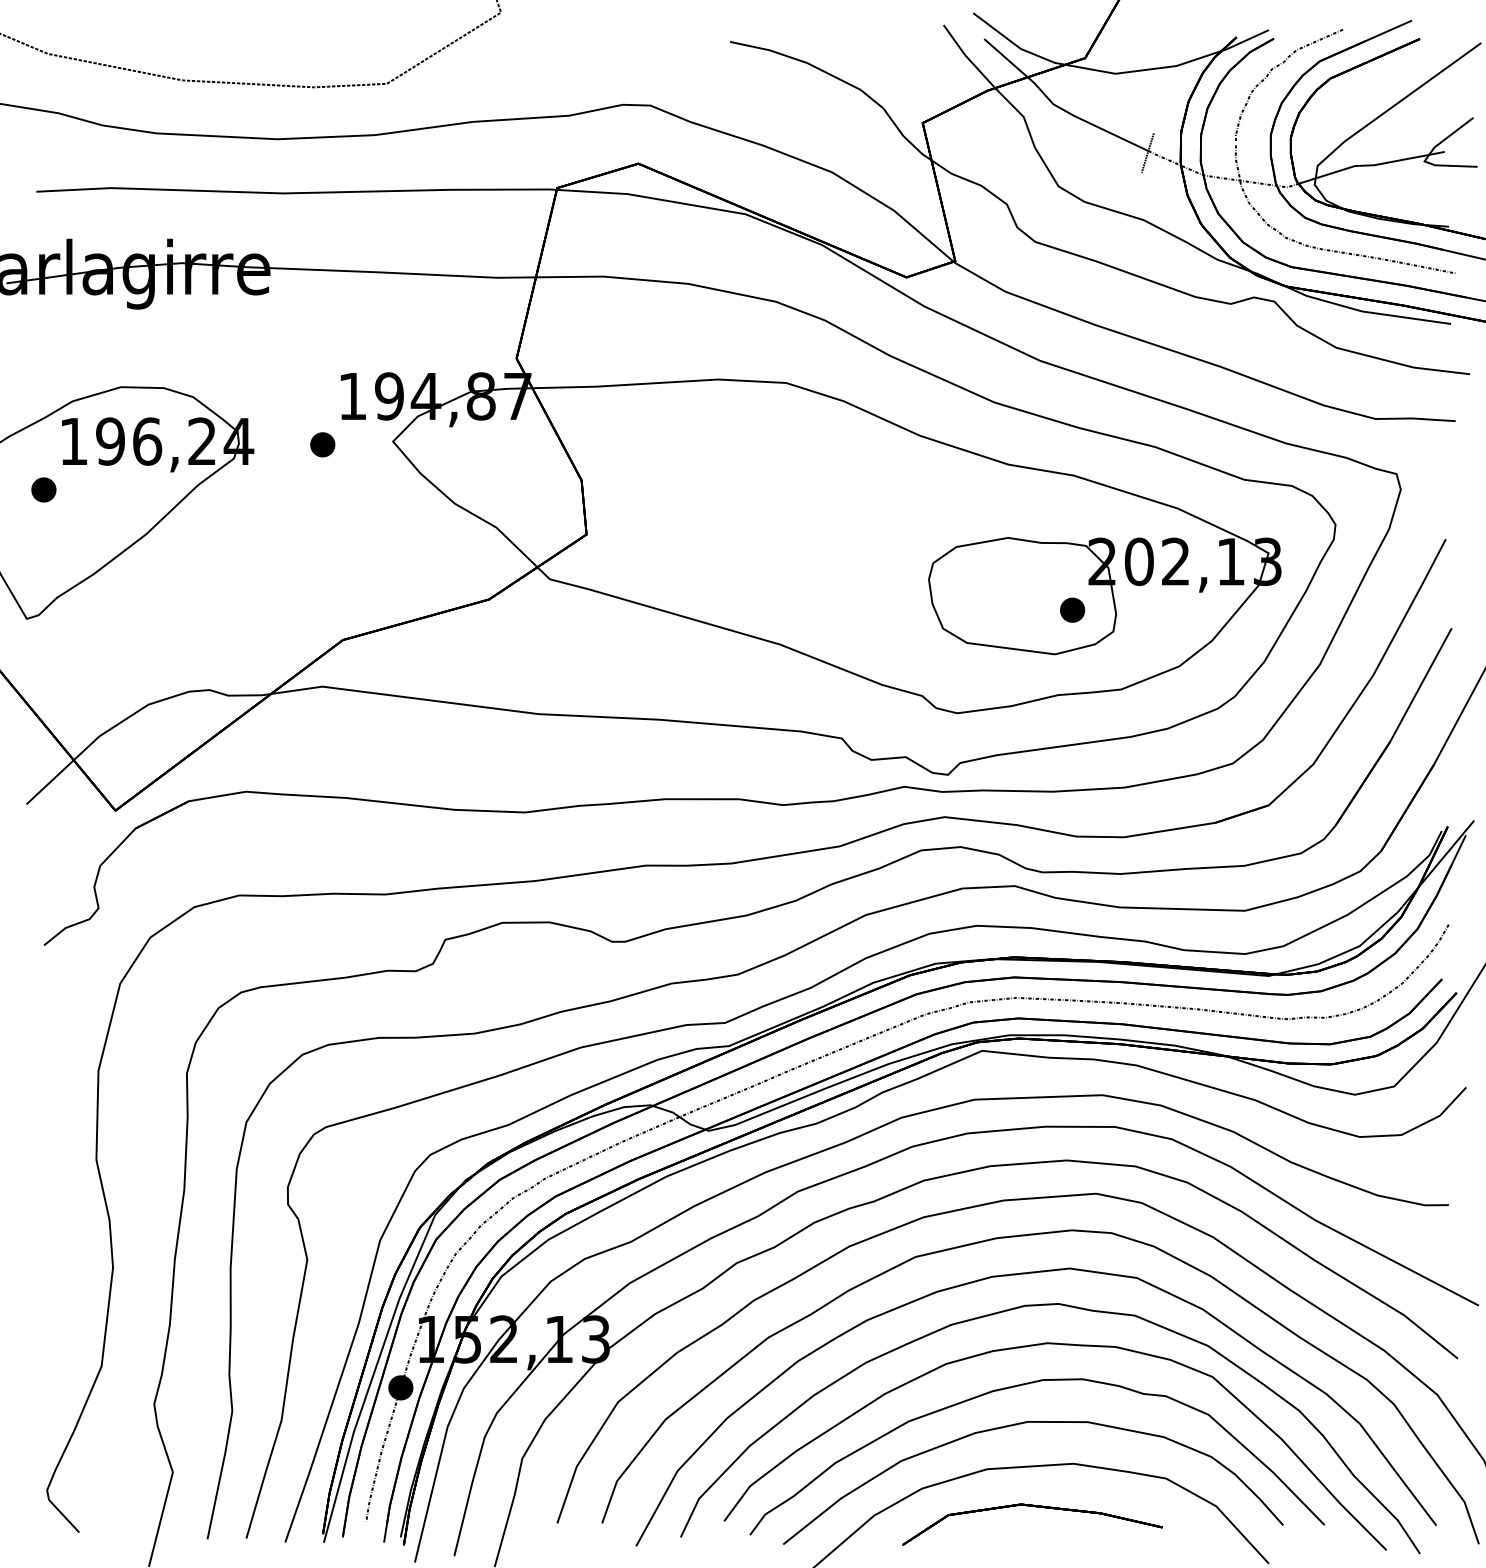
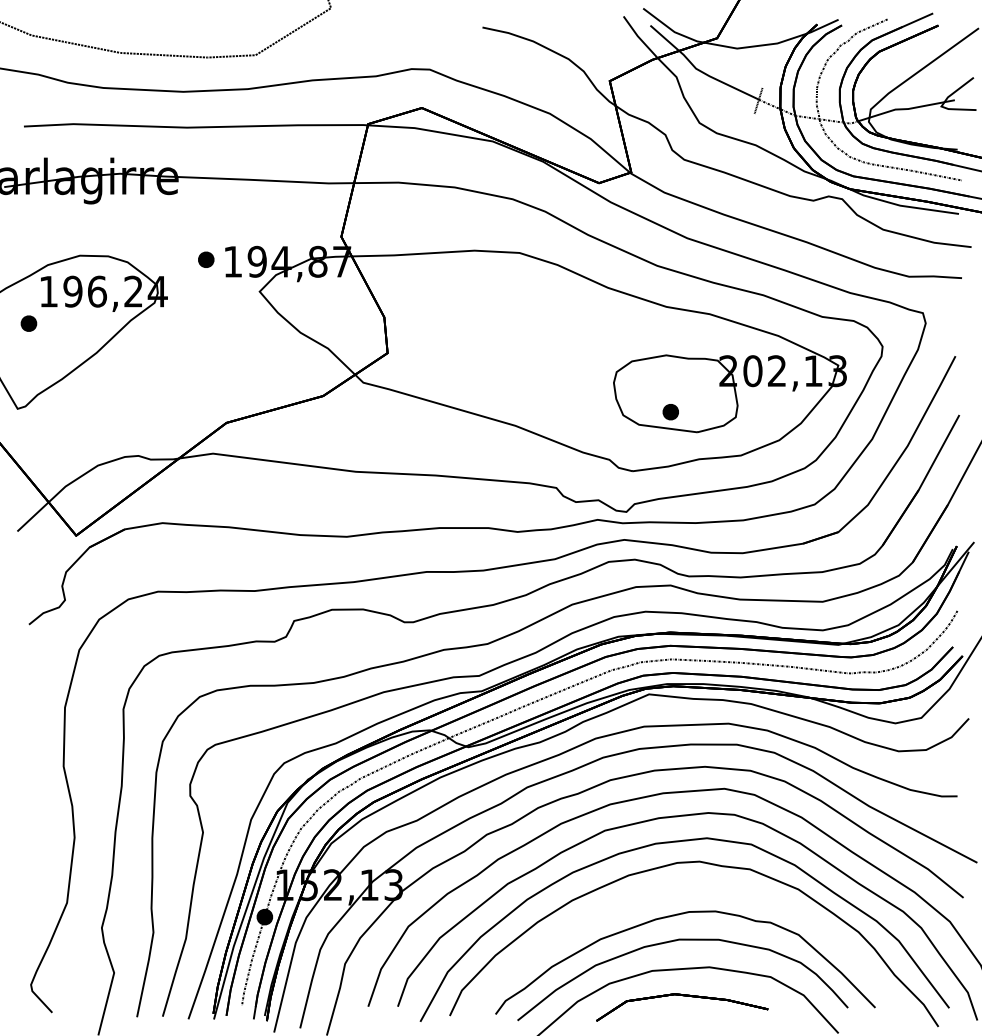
part: (323, 444) -> (206, 259), moved
part: (1072, 610) -> (670, 412), moved
curve: (1061, 1346) -> (701, 889), removed

